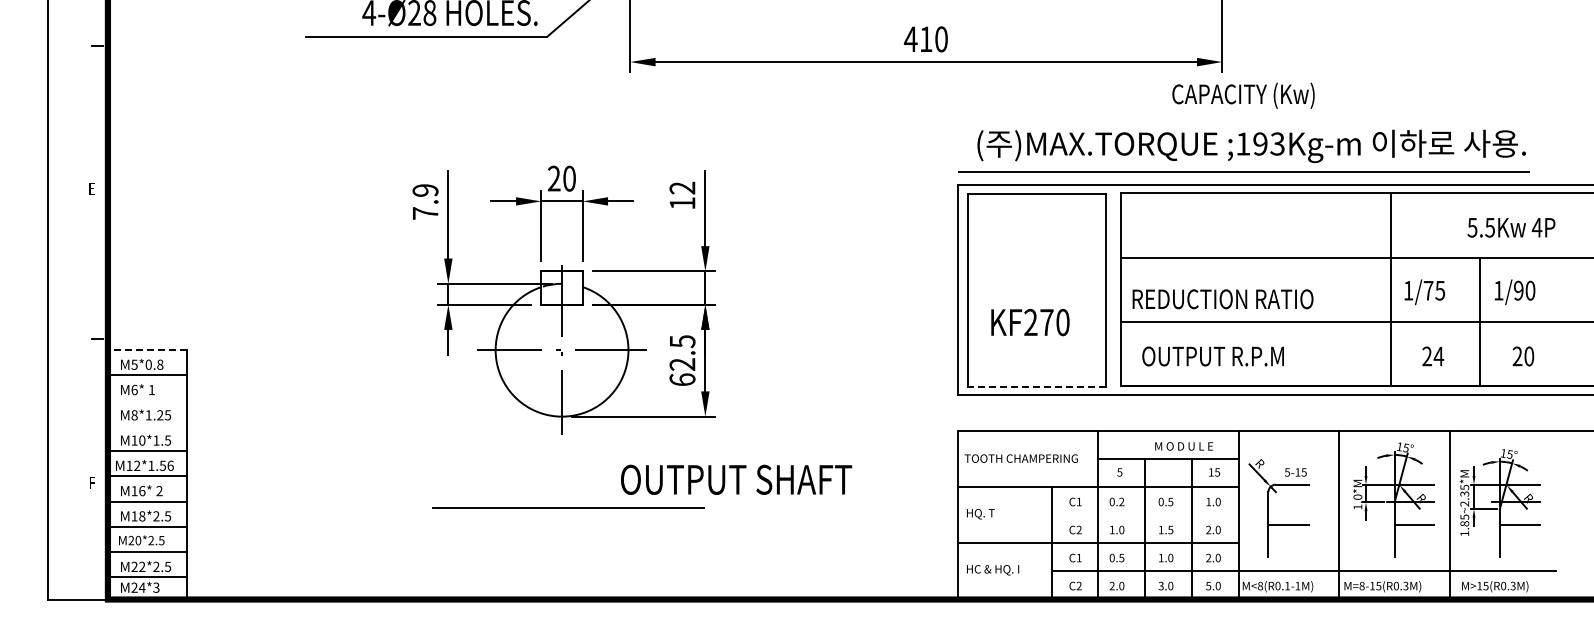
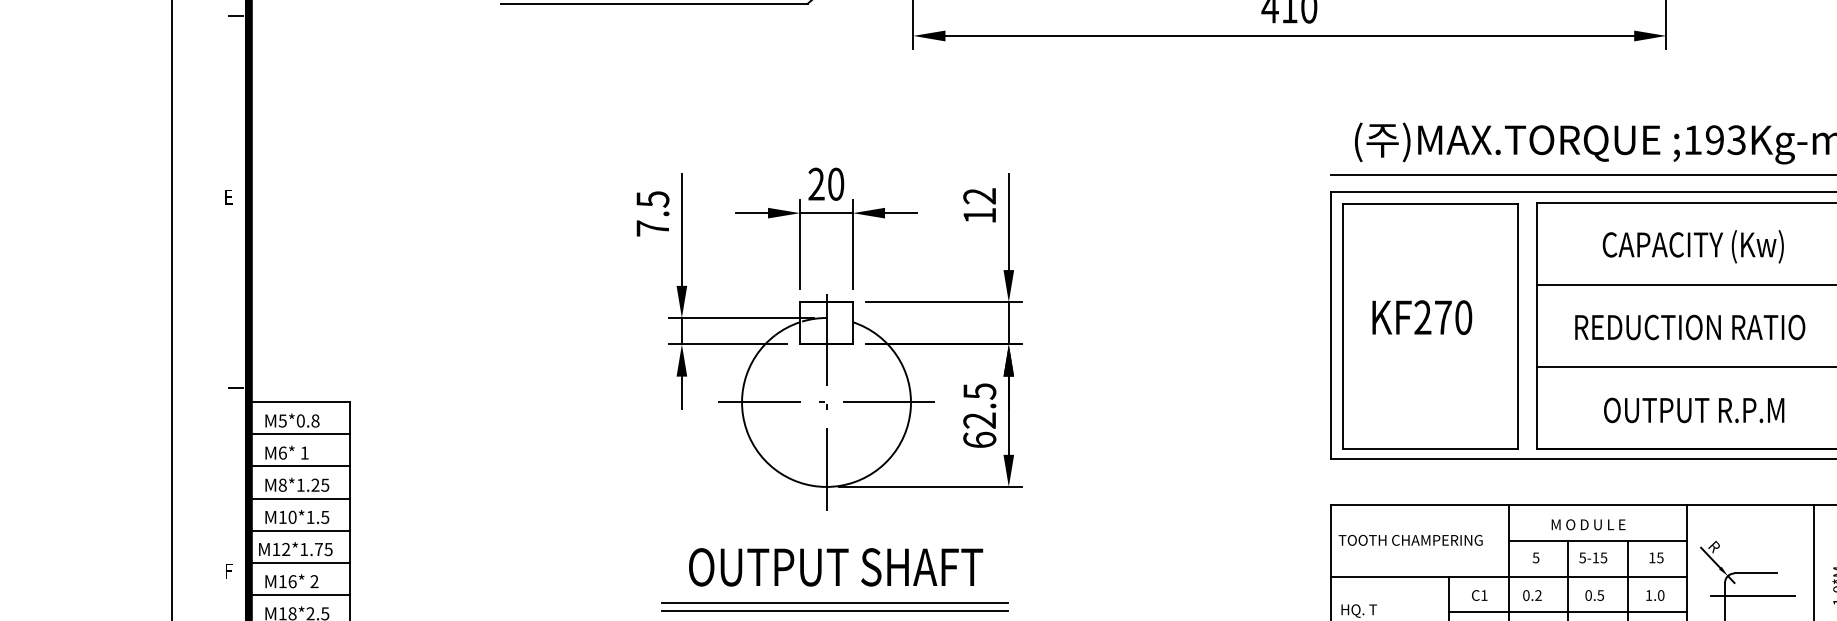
text: (1243, 95) -> (1693, 246), moved
text: (425, 190) -> (652, 199), 7.9 -> 7.5
text: (1222, 299) -> (1689, 327), moved
text: (1030, 322) -> (1422, 317), moved
line: (147, 350) -> (299, 402), dashed -> solid
text: (1212, 356) -> (1693, 410), moved
line: (1036, 386) -> (1430, 448), dashed -> solid
line: (147, 400) -> (299, 466), added
line: (147, 425) -> (299, 498), added
text: (1184, 446) -> (1589, 524), moved
text: (166, 465) -> (323, 549), M12*1.56 -> M12*1.75
text: (1295, 472) -> (1592, 557), moved
text: (736, 479) -> (835, 566), moved
line: (1290, 502) -> (1753, 596), added
line: (568, 513) -> (834, 610), added
line: (1144, 515) -> (1567, 612), added

